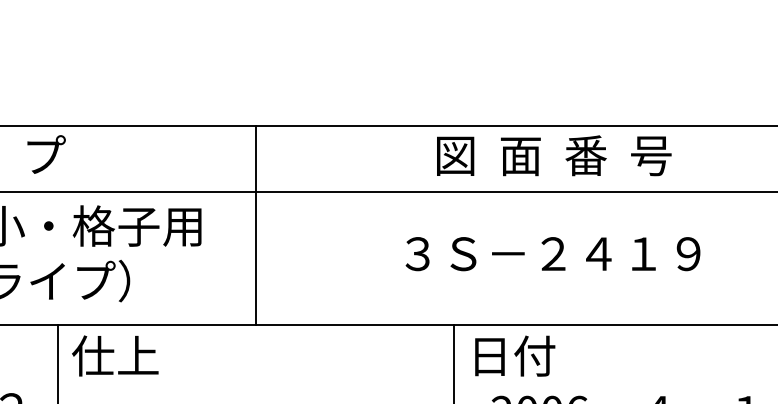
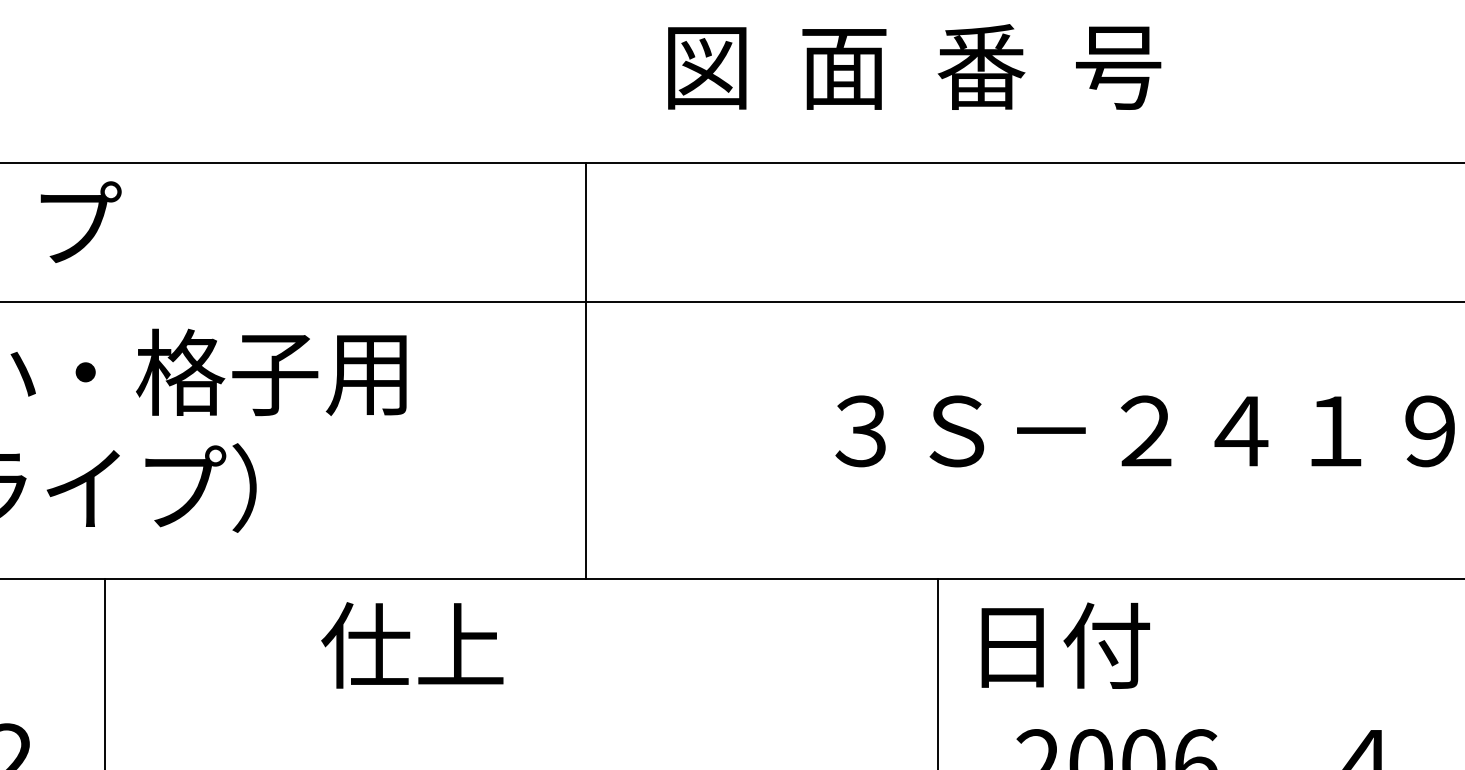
text: (554, 155) -> (915, 66), moved
line: (256, 225) -> (587, 371), moved
text: (115, 355) -> (412, 644), moved

